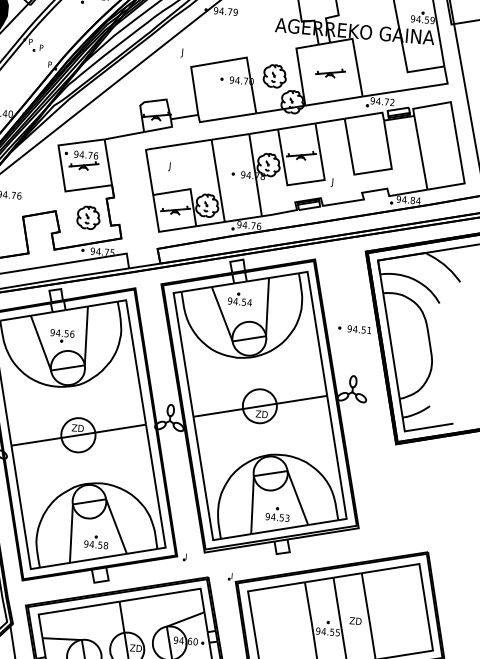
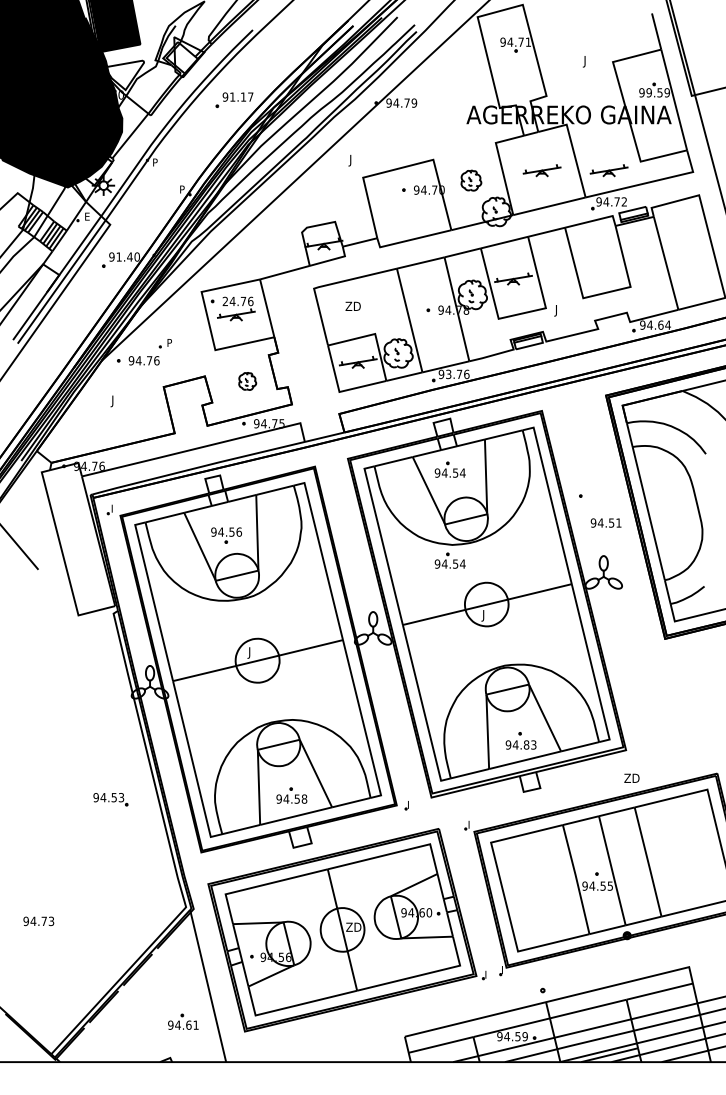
text: (418, 19) -> (649, 92), 94.59 -> 99.59
part: (37, 47) -> (164, 343), moved
part: (275, 76) -> (471, 180), size x0.7
part: (382, 77) -> (608, 170), added
text: (76, 154) -> (225, 301), 94.76 -> 24.76
text: (174, 167) -> (352, 307), J -> ZD
text: (412, 199) -> (660, 324), 94.84 -> 94.64
part: (88, 217) -> (247, 381), size x0.6
text: (244, 225) -> (448, 374), 94.76 -> 93.76
text: (359, 329) -> (605, 522), moved
part: (233, 369) -> (449, 560), added
text: (261, 414) -> (489, 615), ZD -> J
text: (77, 428) -> (255, 652), ZD -> J
text: (281, 517) -> (526, 744), 94.53 -> 94.83
text: (355, 620) -> (631, 777), moved

